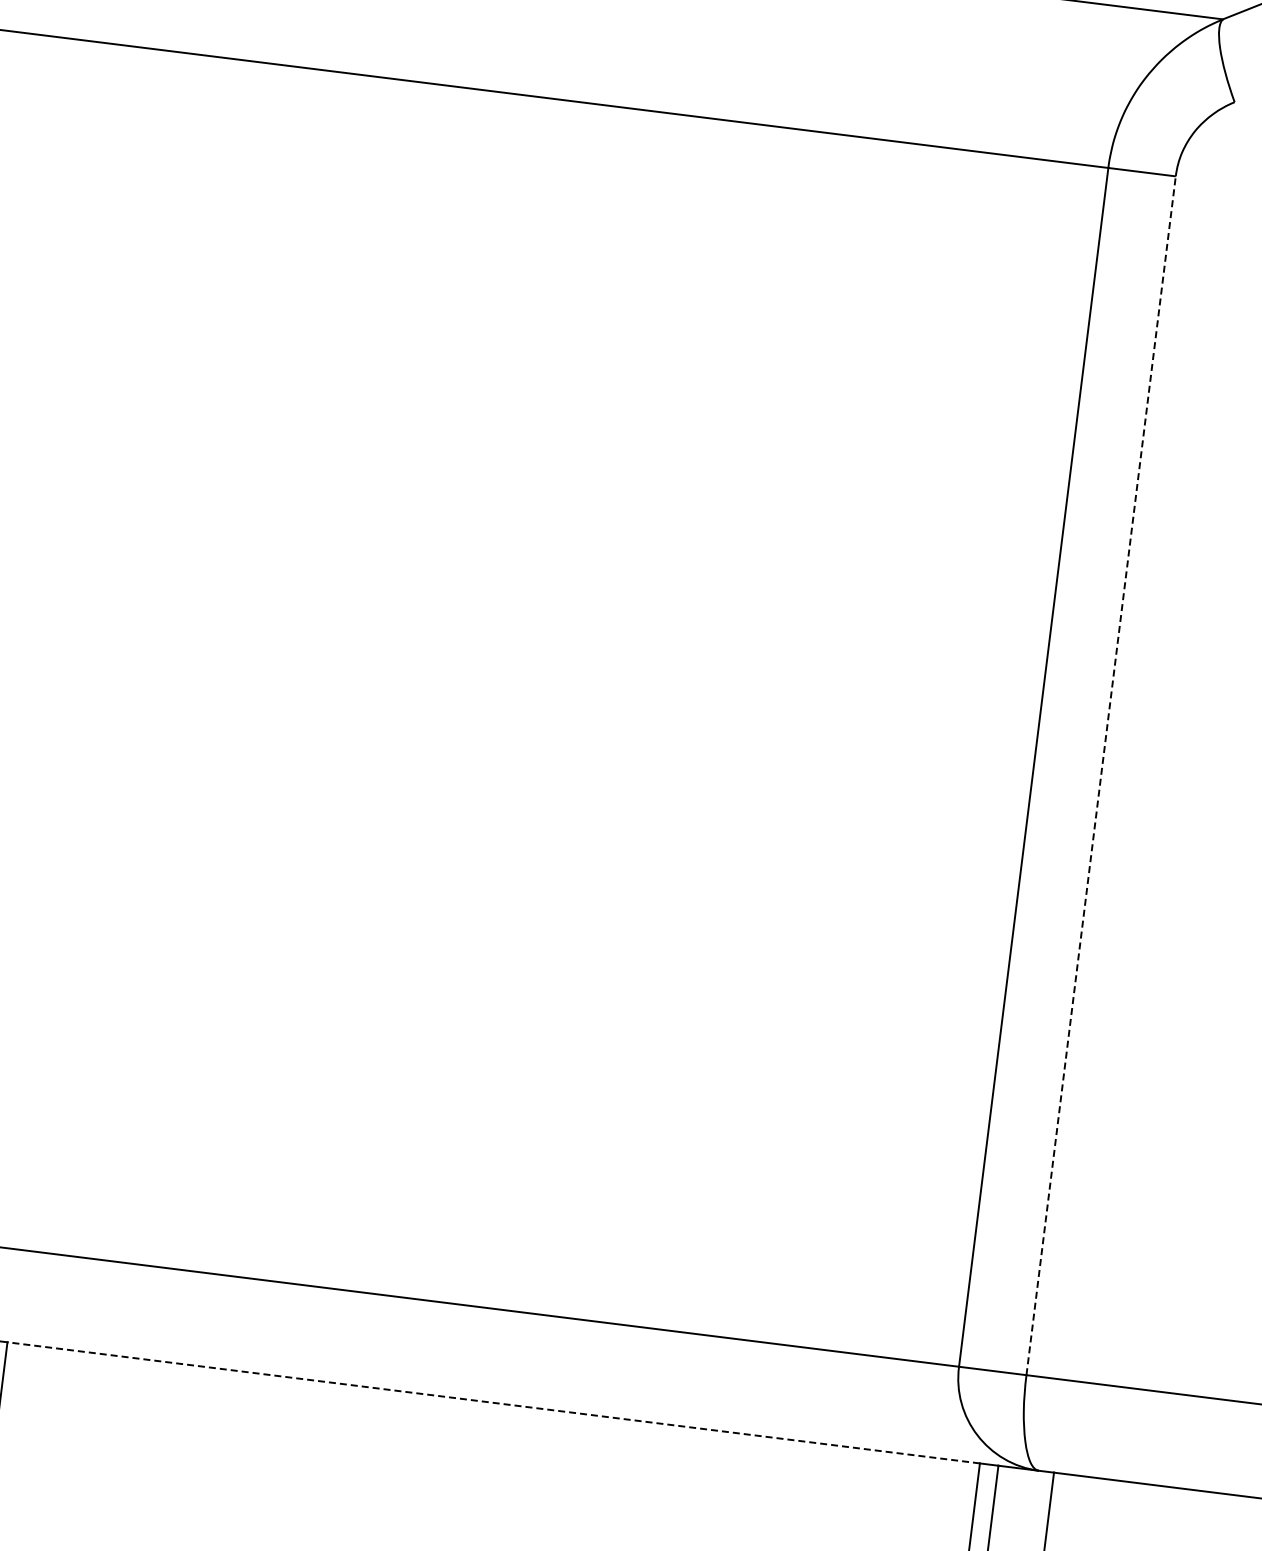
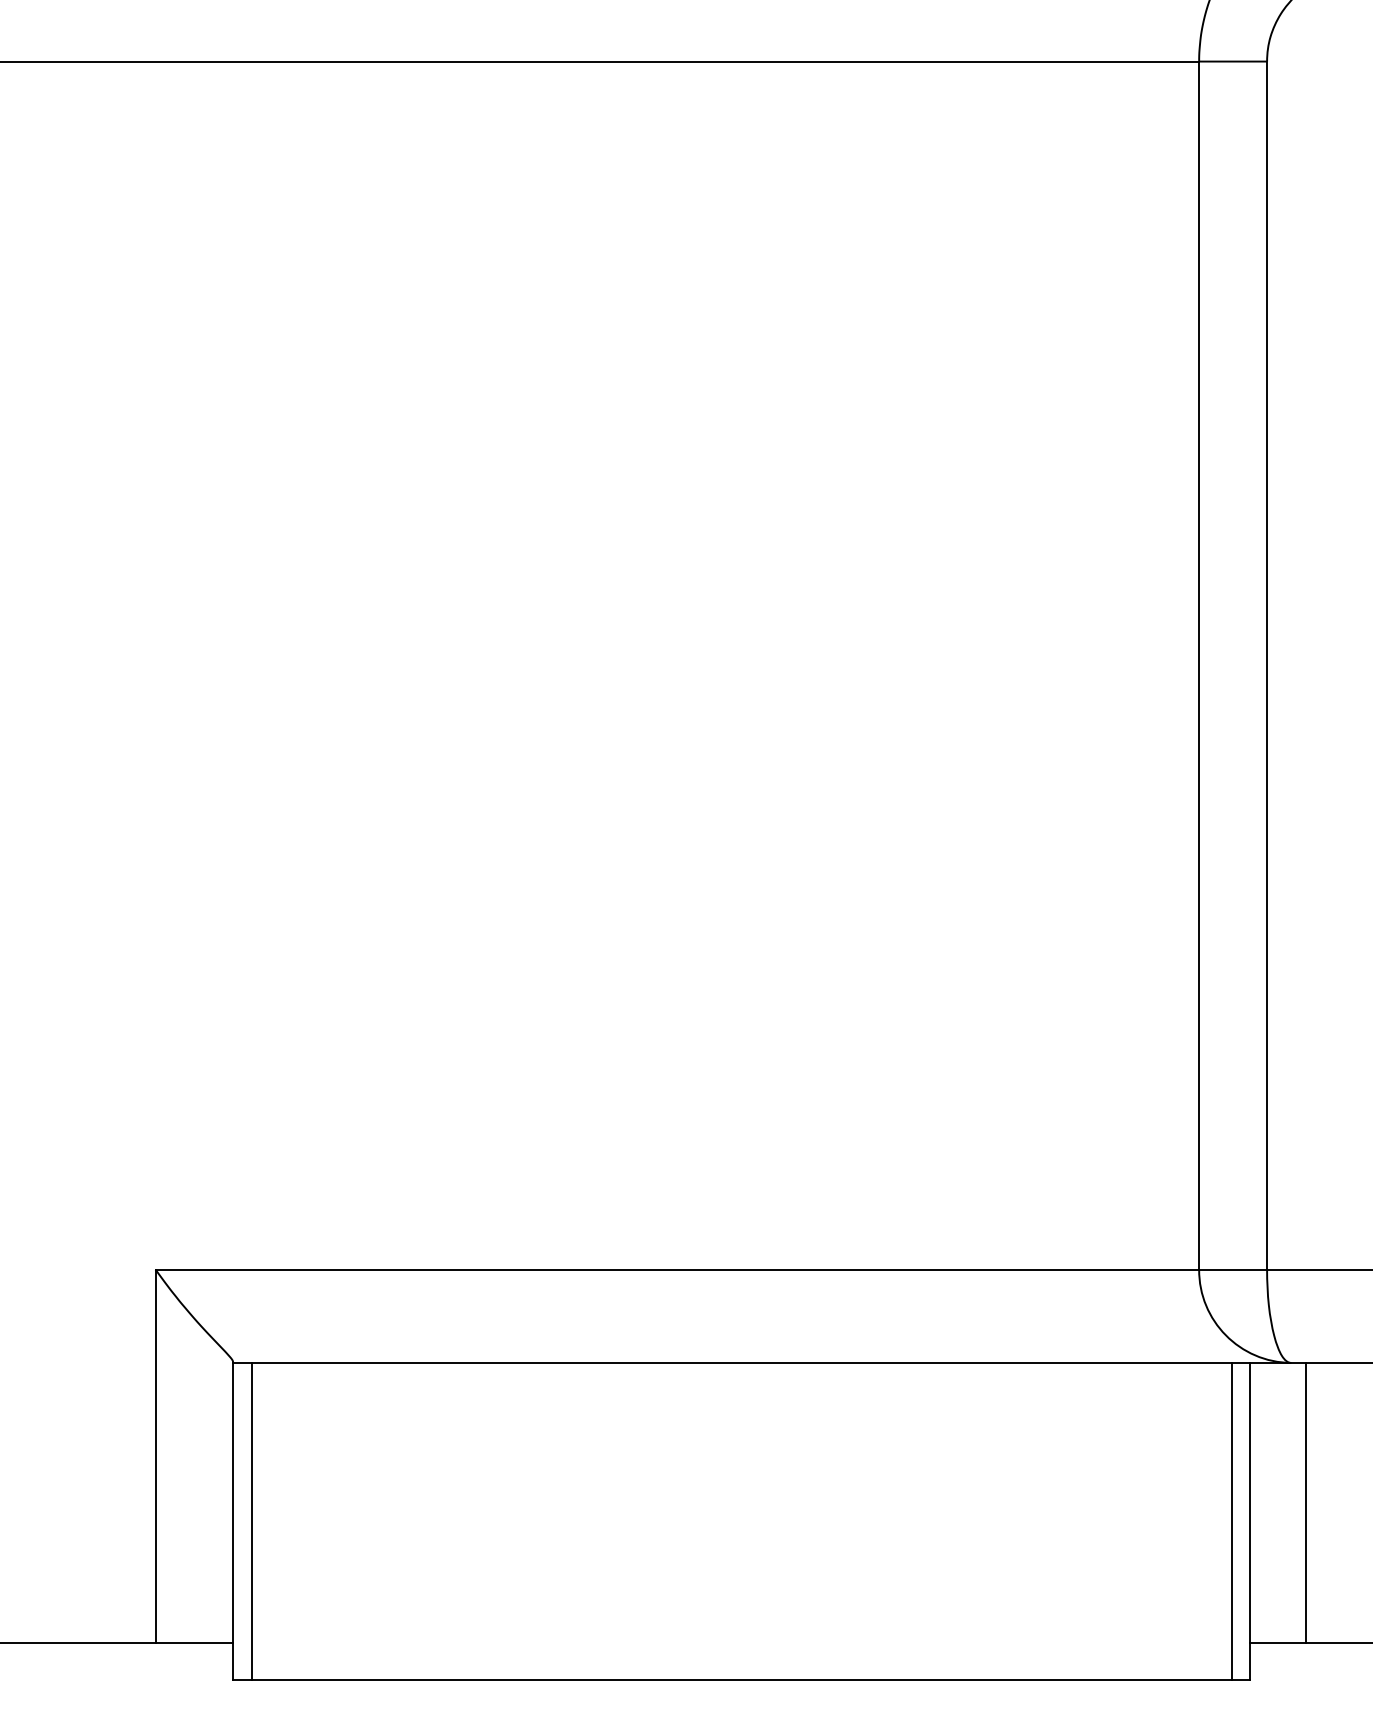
line: (1101, 775) -> (1267, 665), dashed -> solid
line: (493, 1402) -> (741, 1362), dashed -> solid

